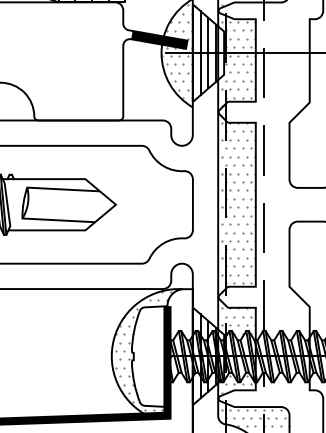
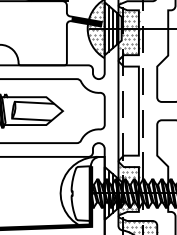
hatch: (238, 207) -> (129, 112), removed
hatch: (142, 350) -> (77, 190), removed

